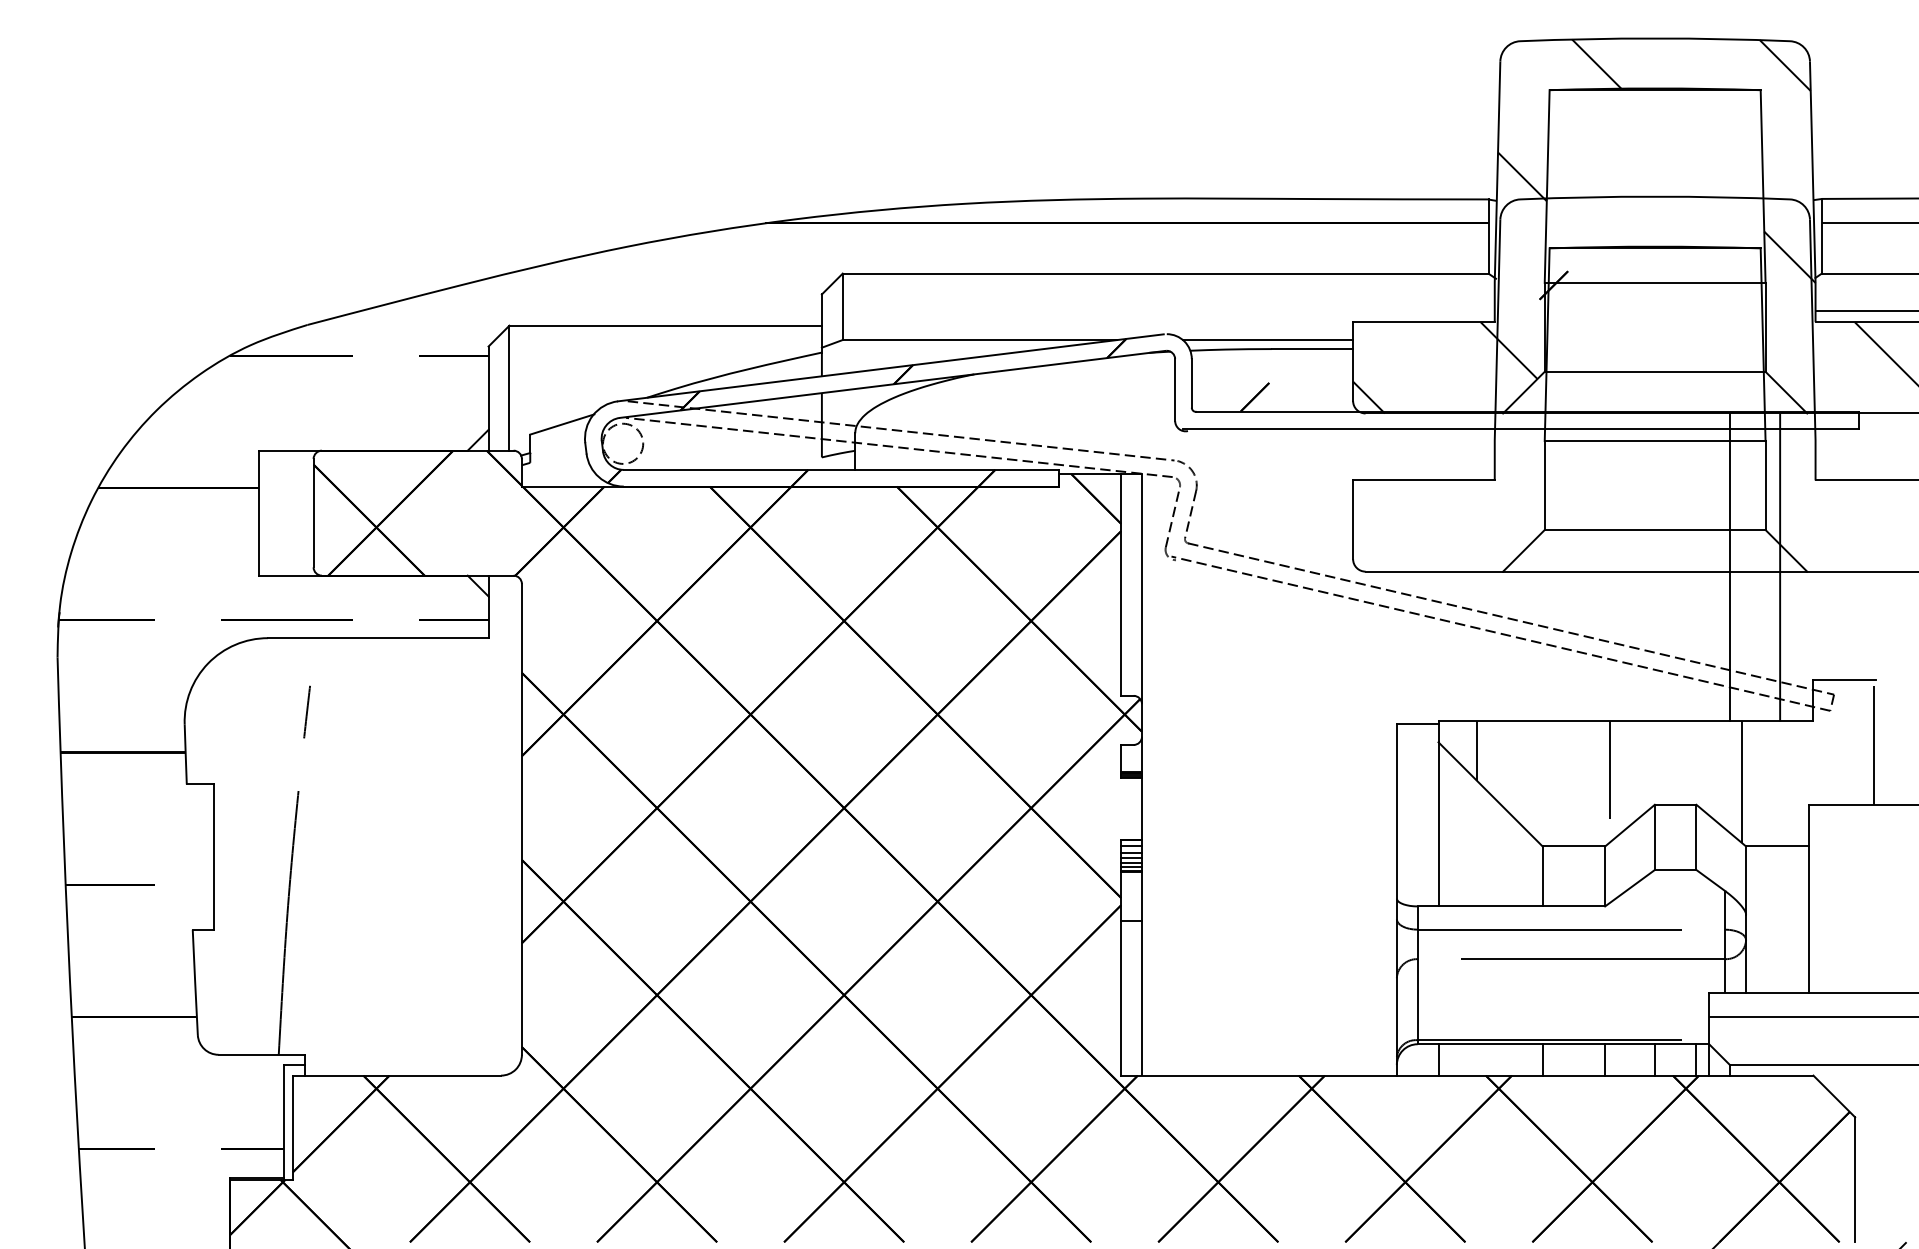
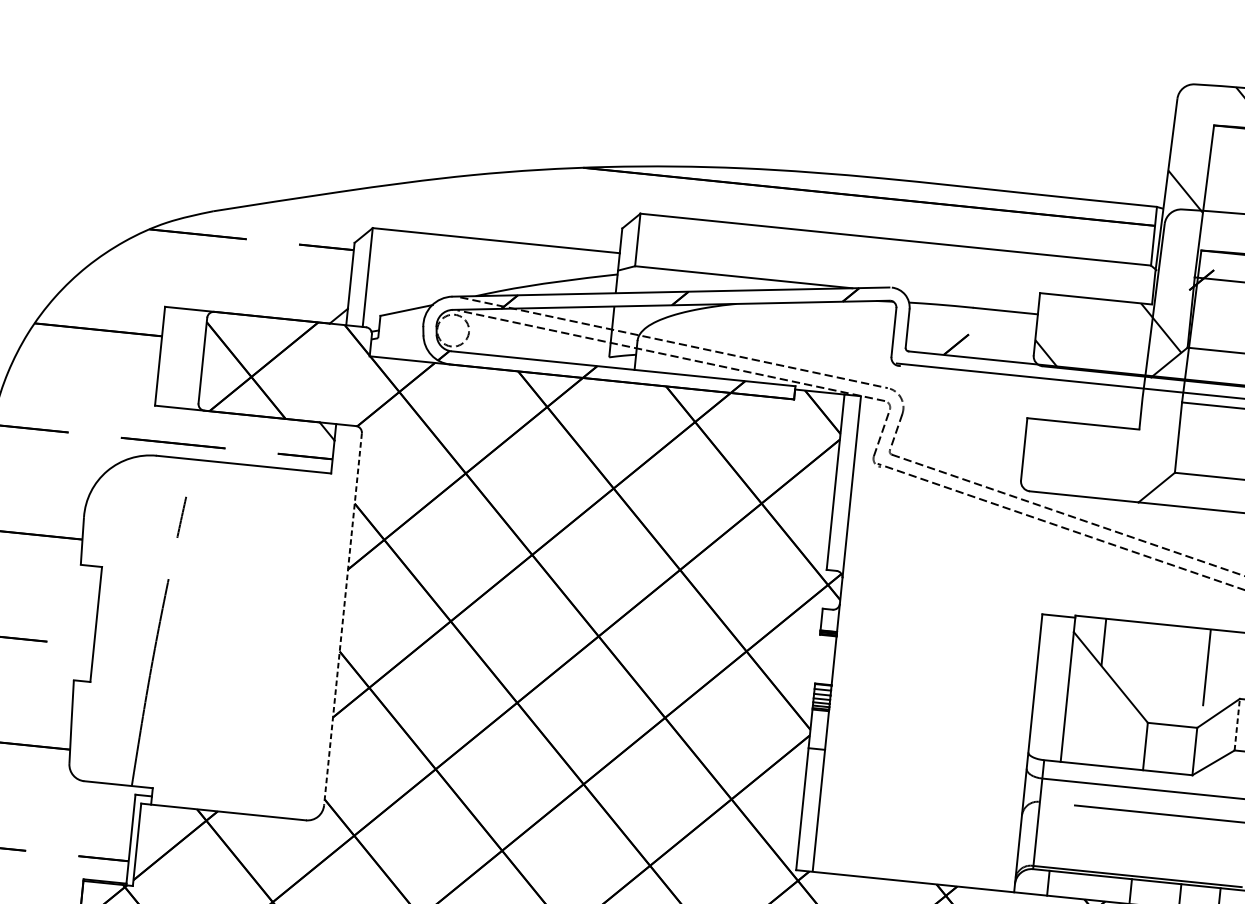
line: (1267, 340) -> (970, 300), removed
line: (521, 819) -> (342, 619), solid -> dashed
line: (1654, 837) -> (1236, 724), solid -> dashed

